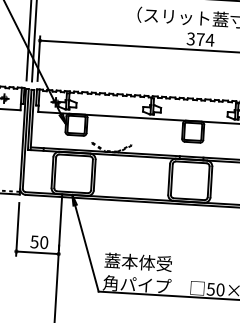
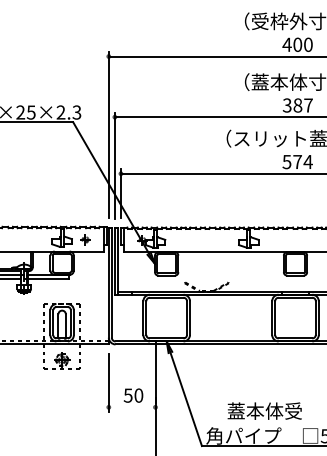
text: (191, 38) -> (287, 161), 374 -> 574
line: (36, 252) -> (131, 407), removed
text: (138, 261) -> (264, 410), moved

